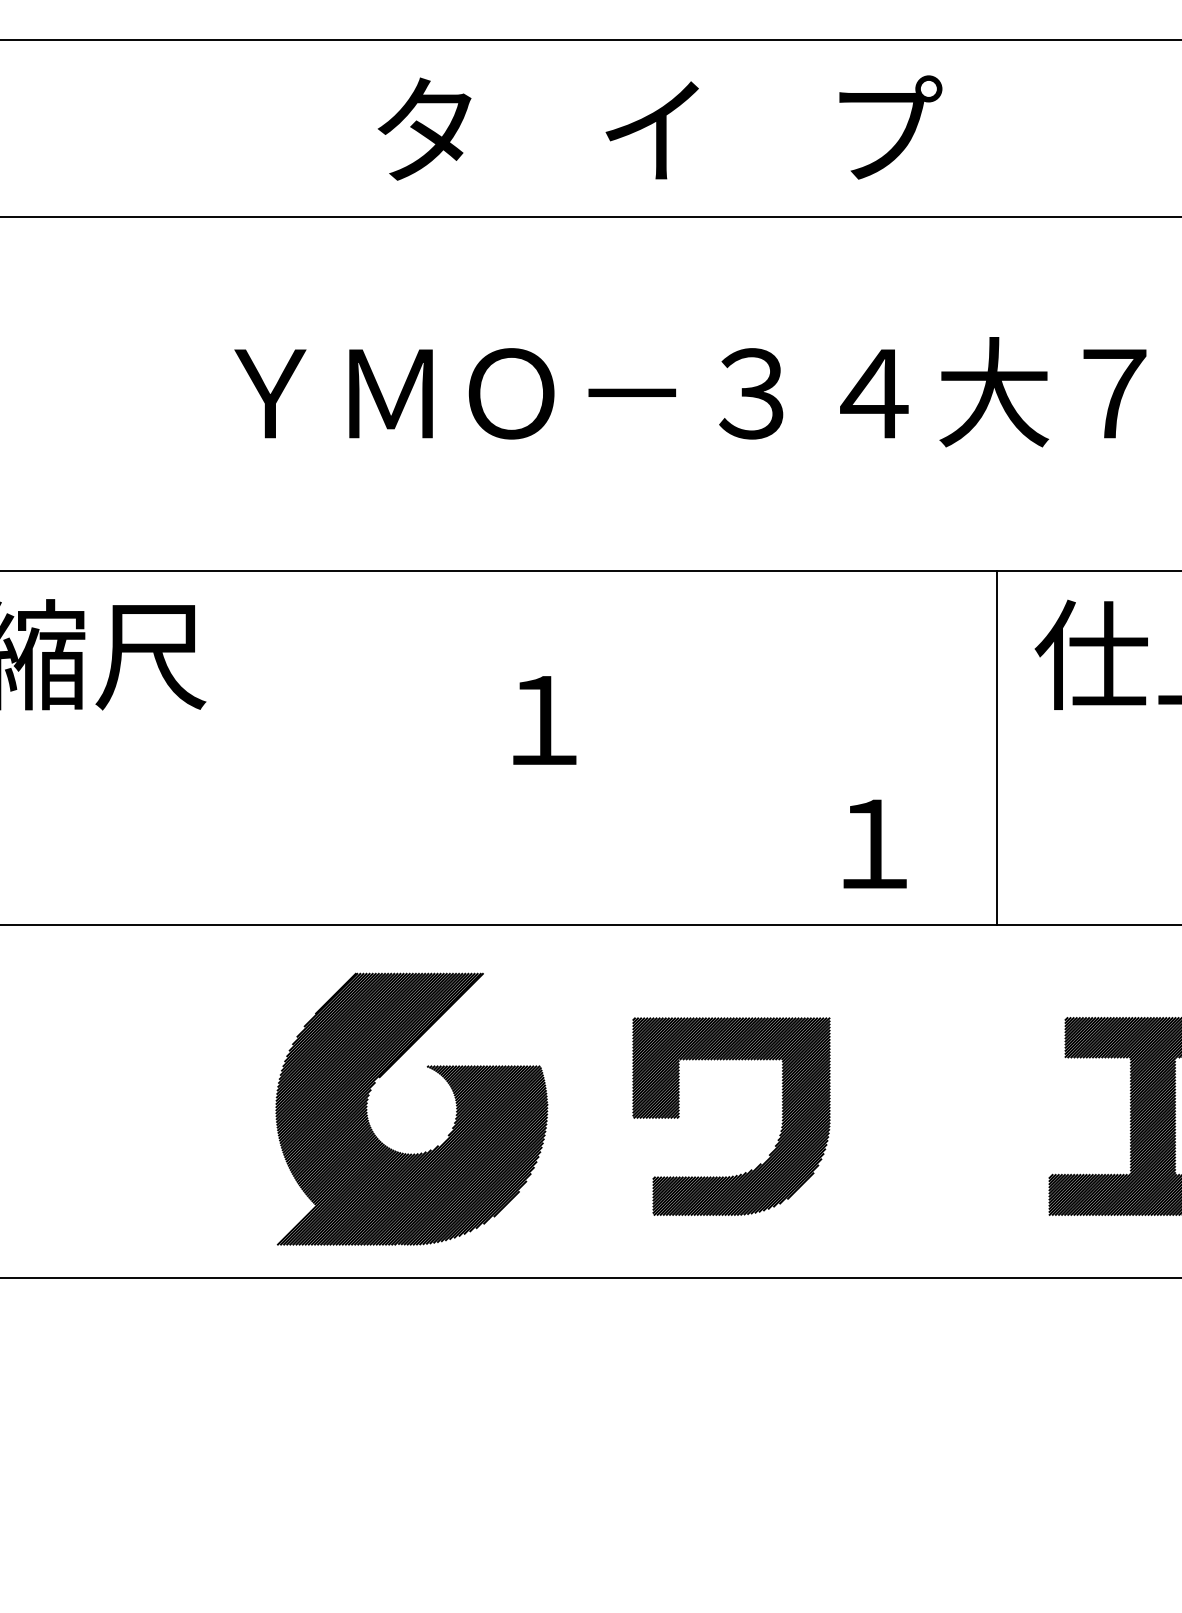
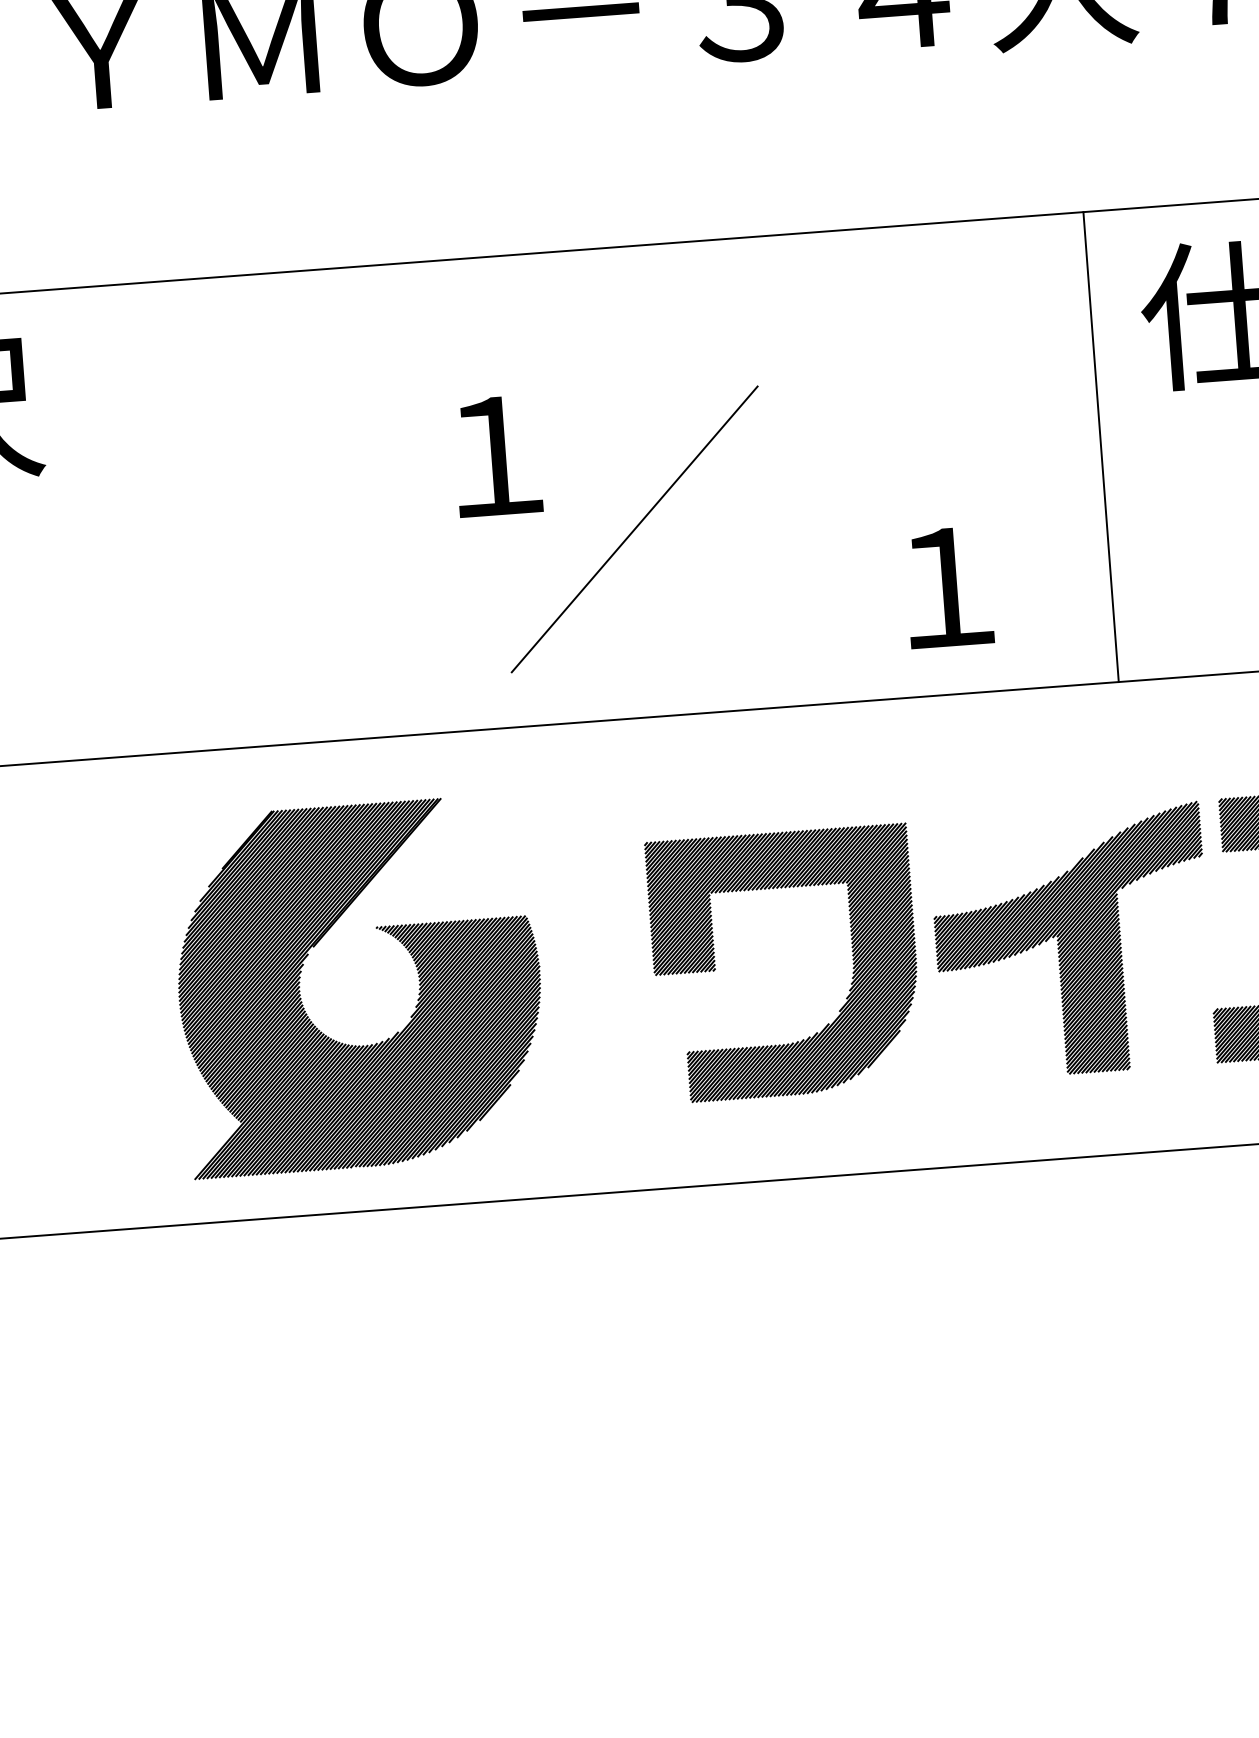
line: (643, 783) -> (634, 529), added
part: (947, 1116) -> (1072, 942), added

